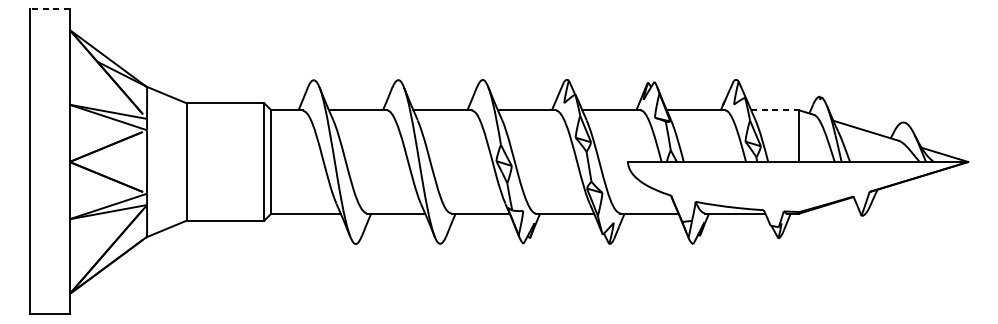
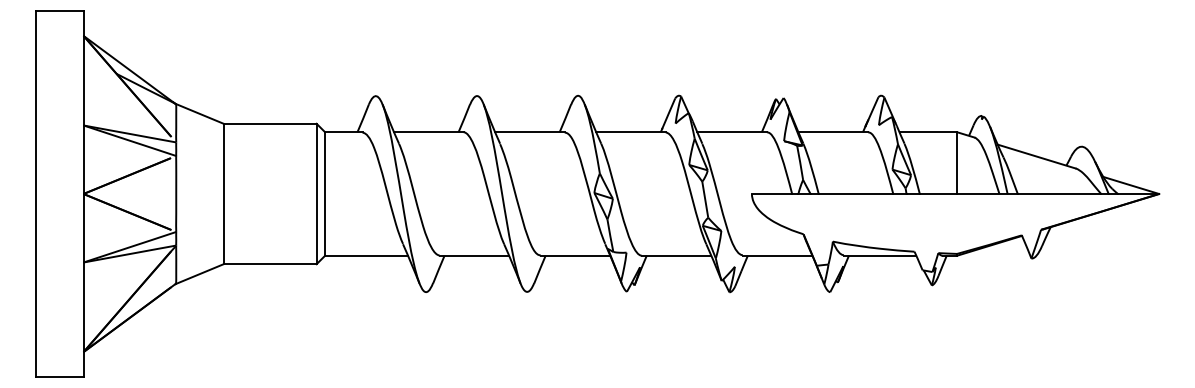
line: (49, 9) -> (59, 11), dashed -> solid
line: (775, 110) -> (928, 132), dashed -> solid

